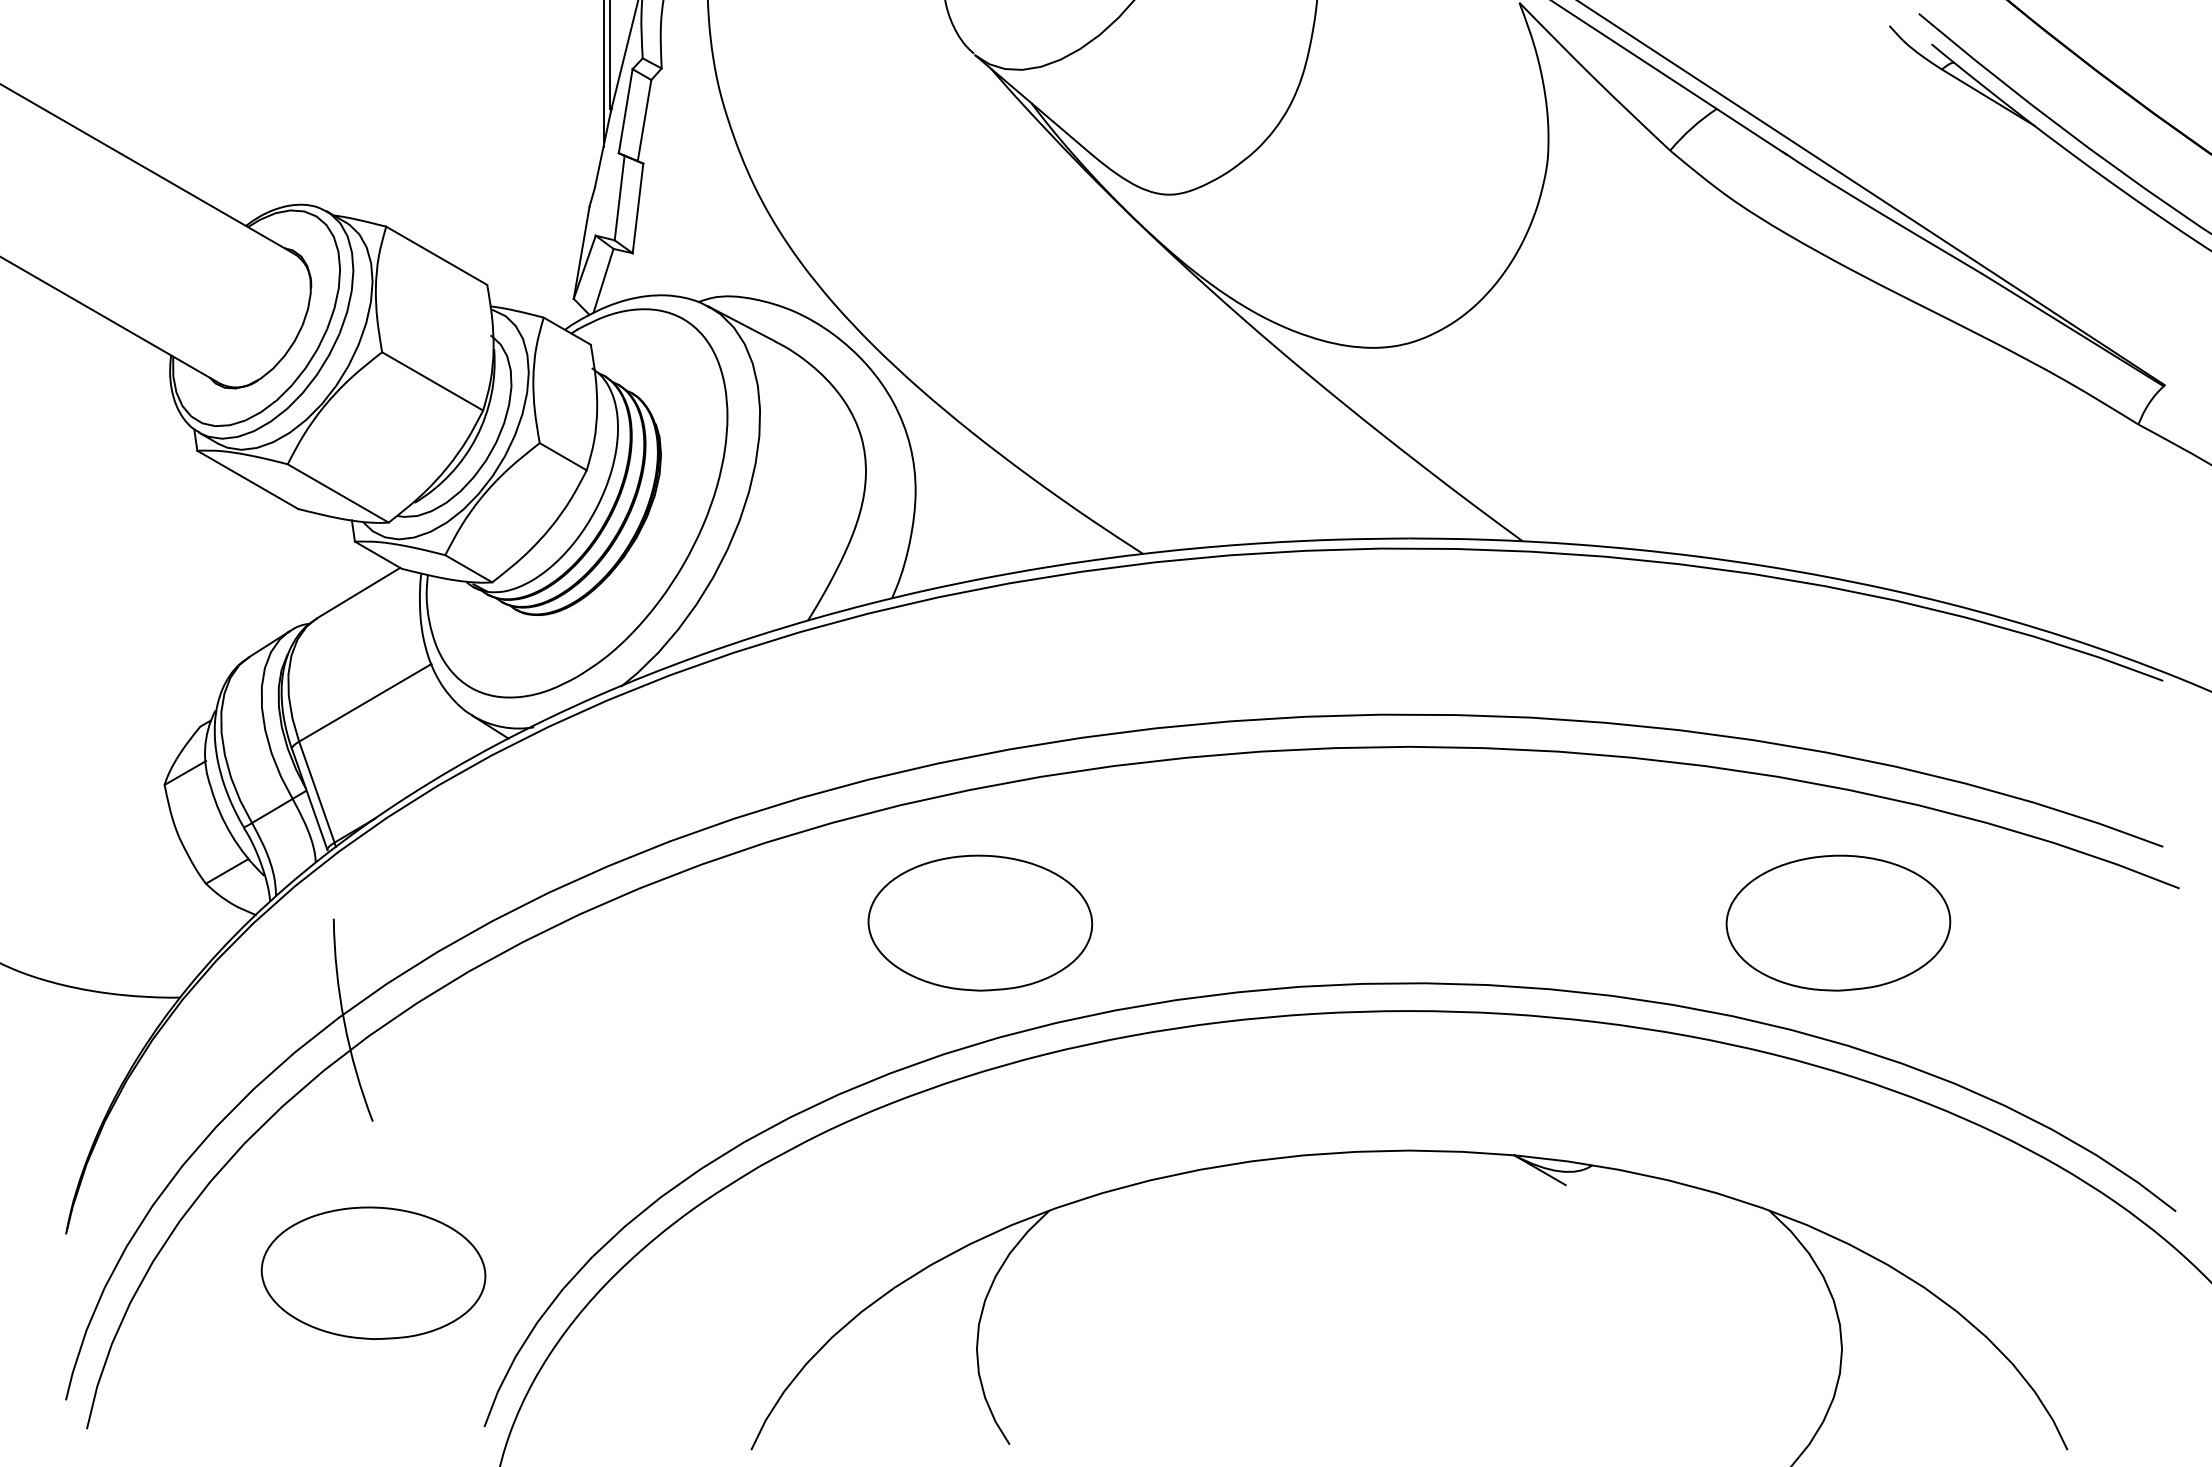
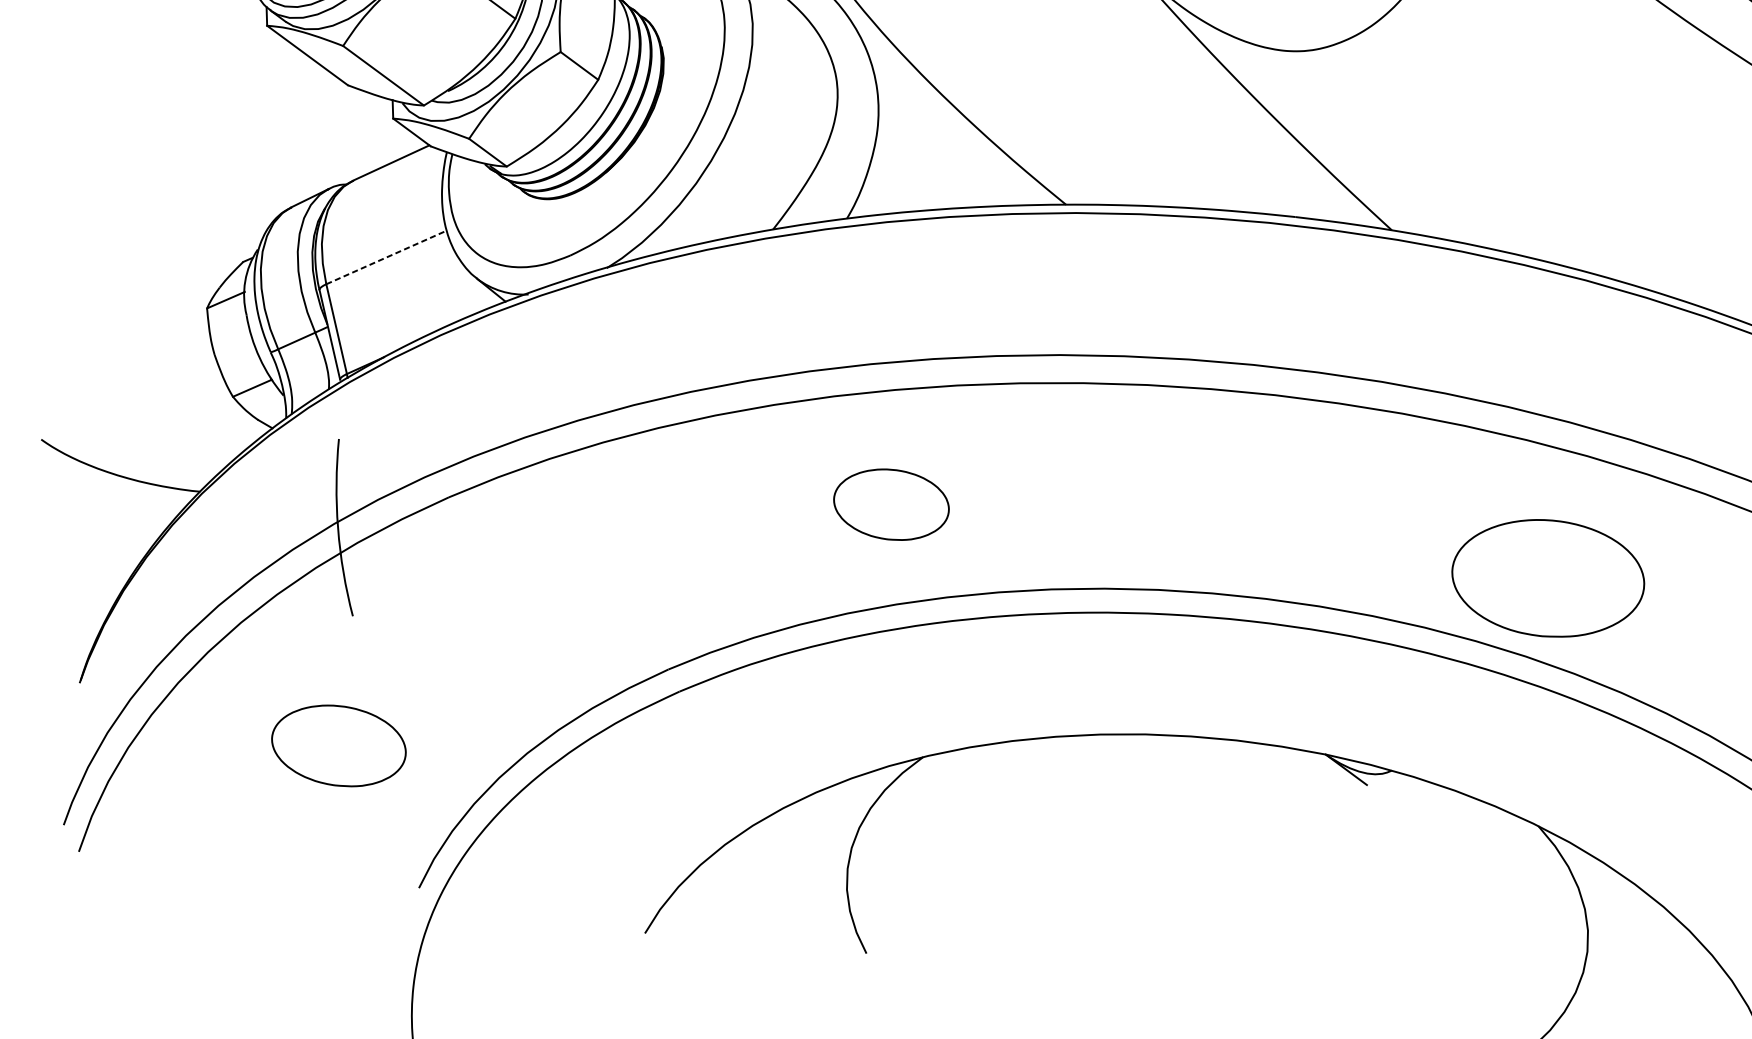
line: (365, 702) -> (386, 257), solid -> dashed
part: (980, 922) -> (891, 504), size x0.6
part: (1838, 922) -> (1548, 577), moved
part: (373, 1272) -> (338, 745), size x0.7

